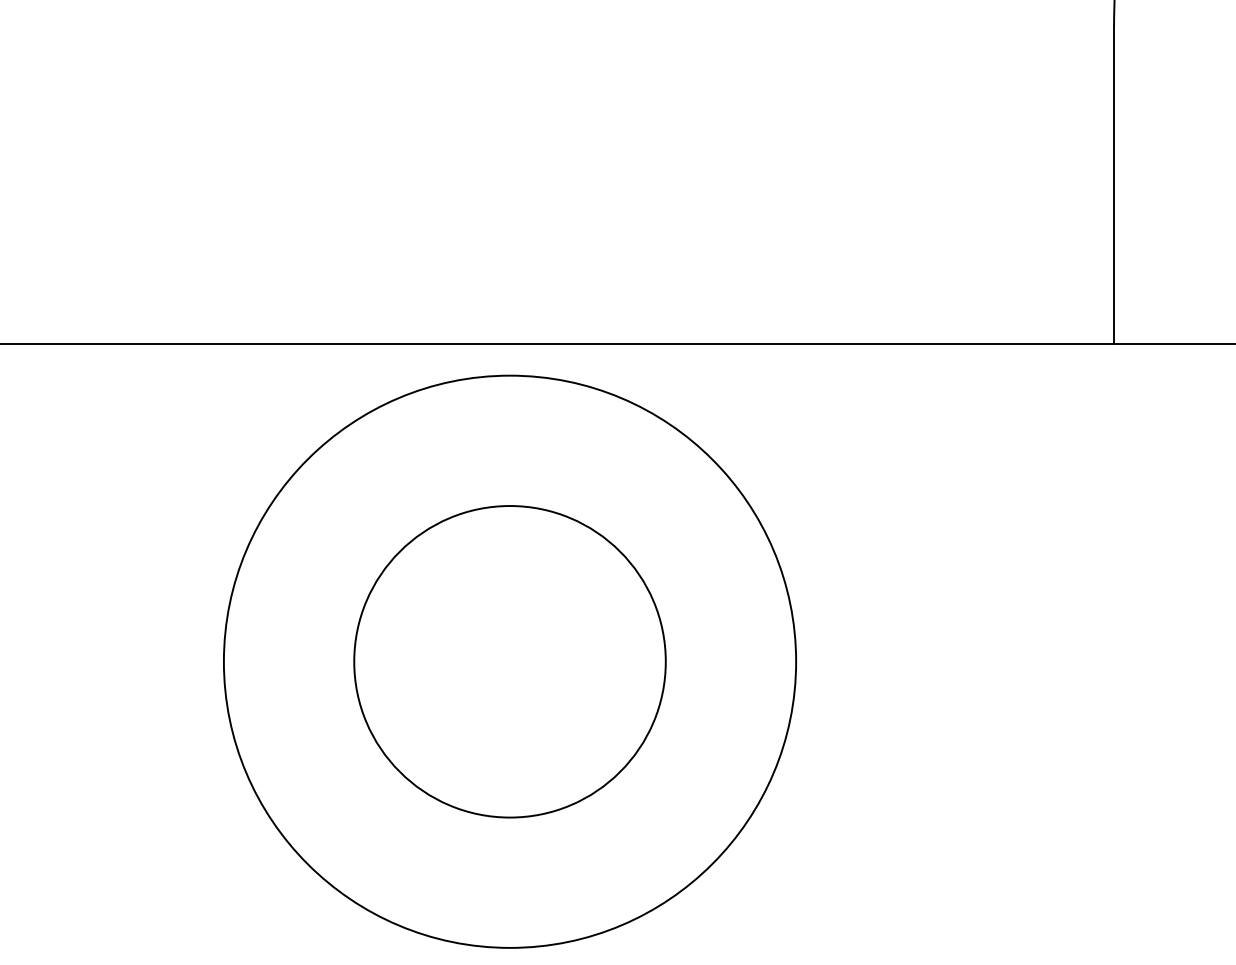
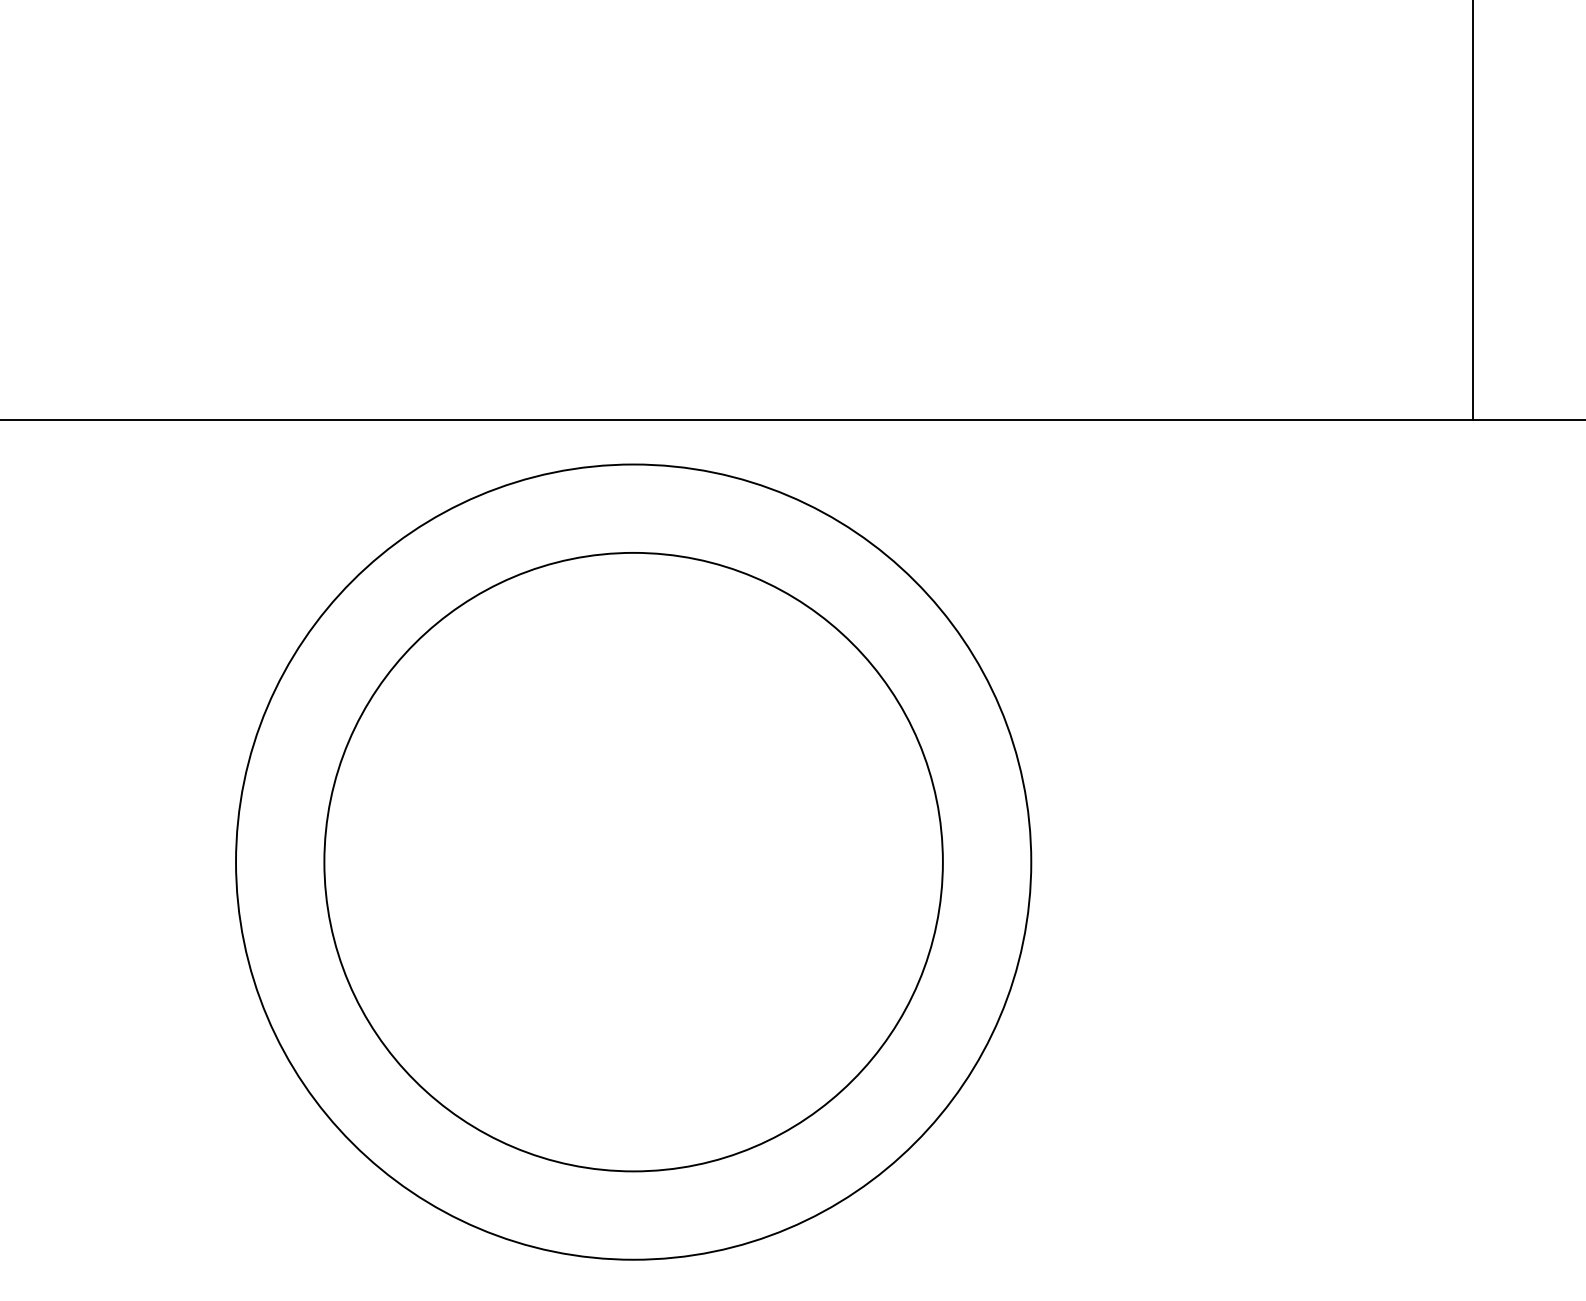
circle: (509, 661) -> (632, 861), size x1.43

